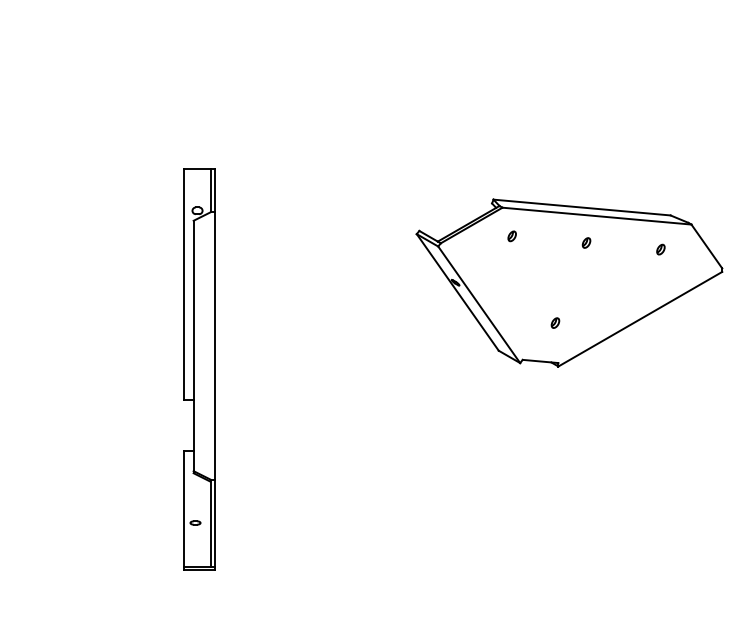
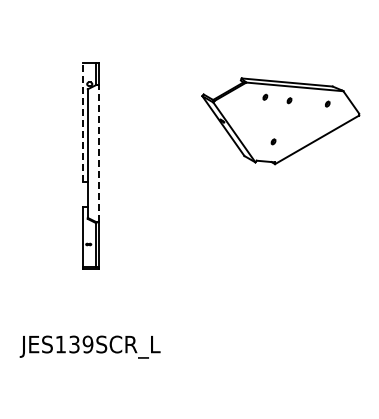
part: (512, 234) -> (265, 96), moved
line: (185, 285) -> (83, 122), solid -> dashed
line: (214, 345) -> (98, 153), solid -> dashed

